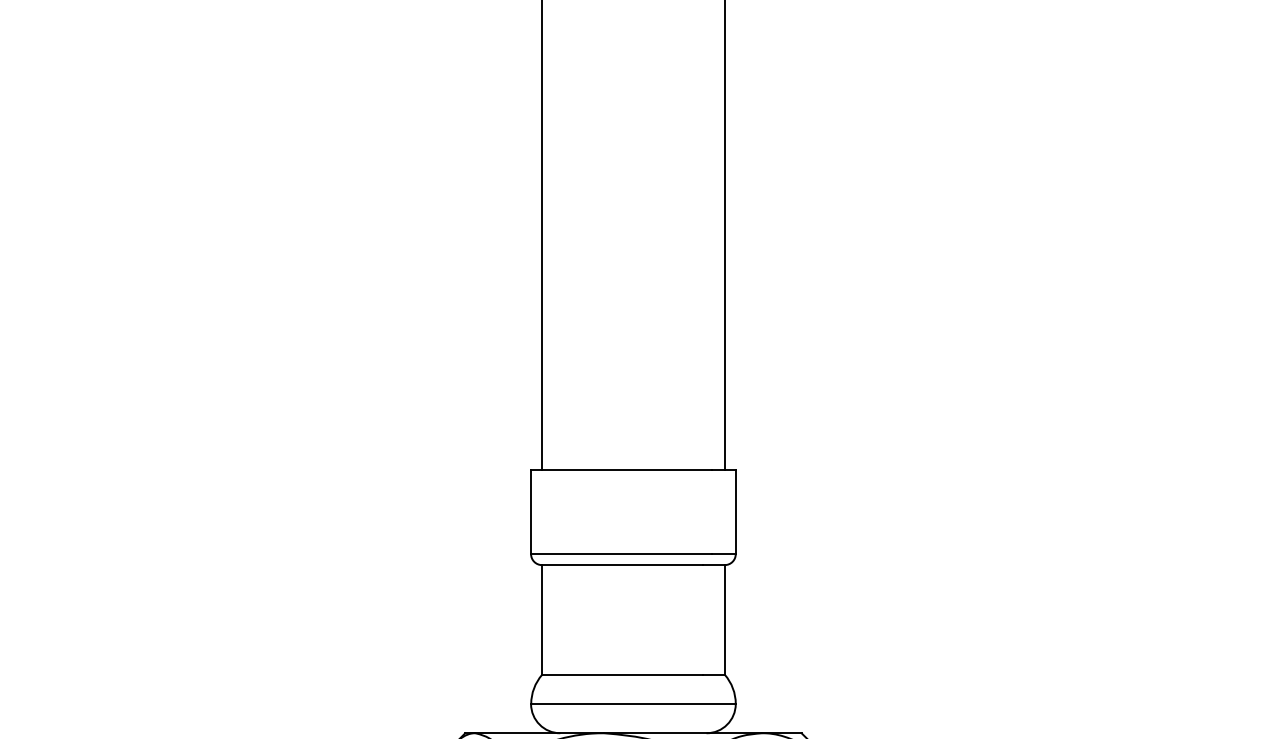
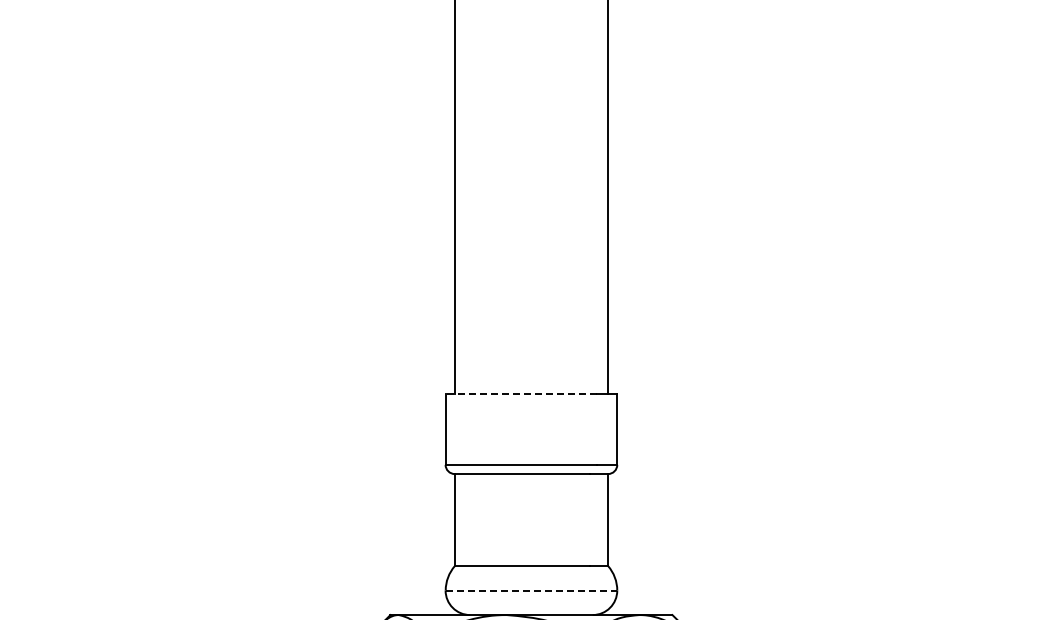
line: (621, 470) -> (521, 394), solid -> dashed
line: (633, 703) -> (531, 590), solid -> dashed

